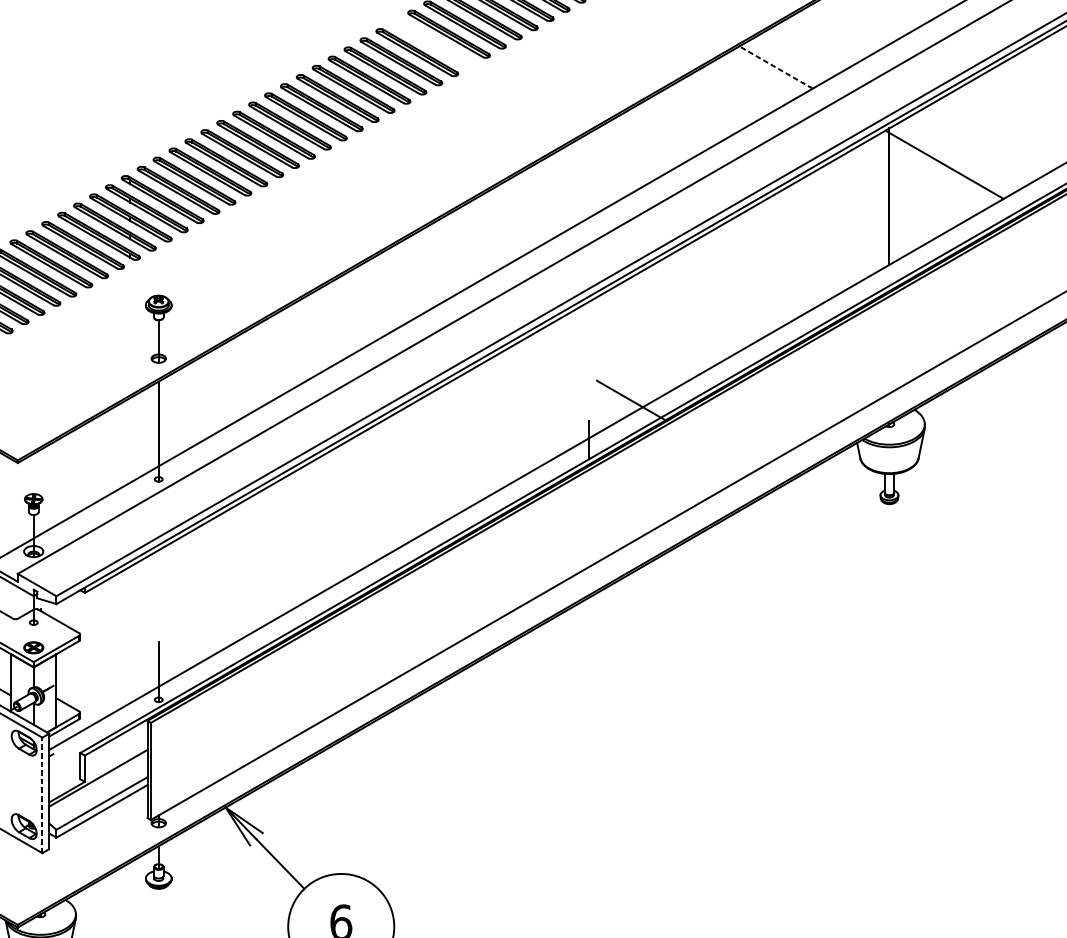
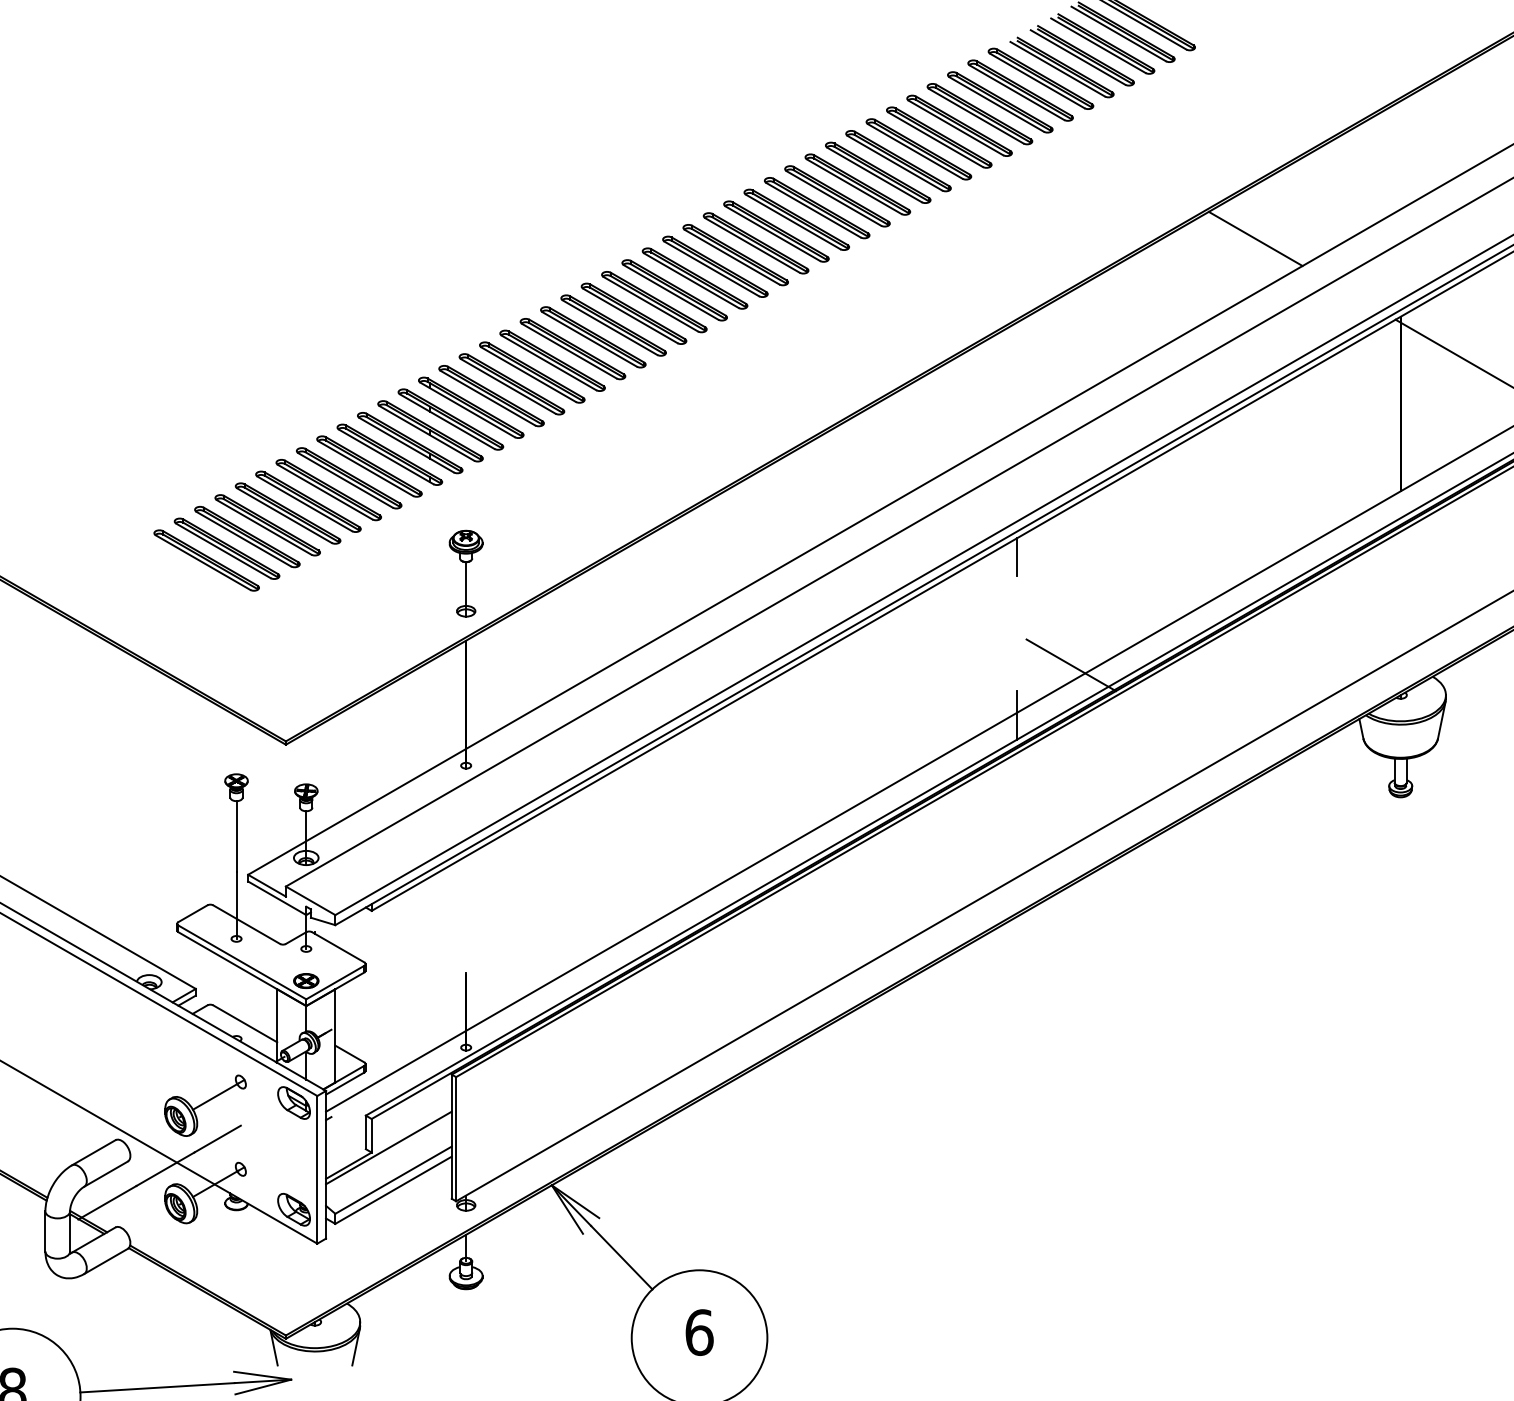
part: (433, 43) -> (817, 208), added
line: (775, 67) -> (1255, 238), dashed -> solid
line: (589, 316) -> (1016, 557), added
line: (42, 795) -> (317, 1169), dashed -> solid

